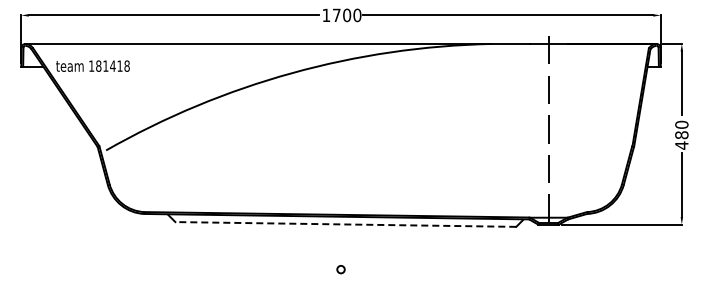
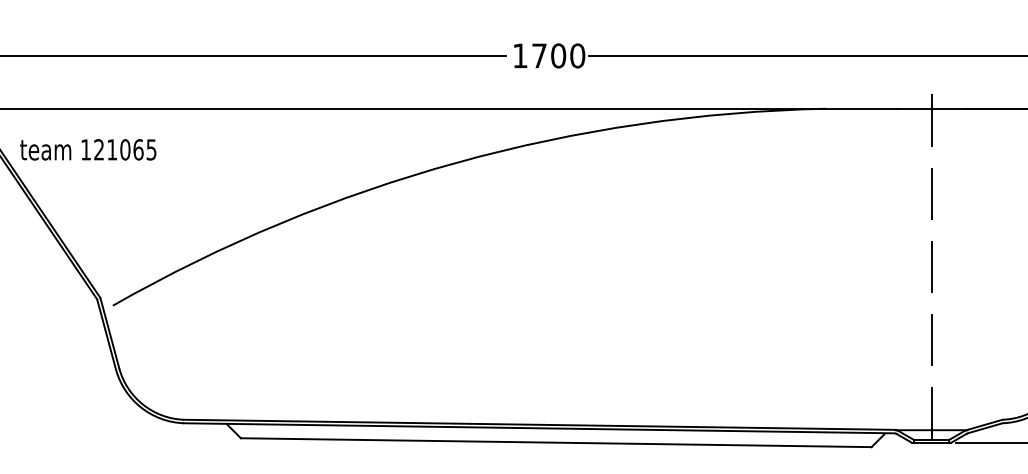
text: (112, 65) -> (124, 148), 181418 -> 121065
line: (345, 224) -> (555, 442), dashed -> solid

